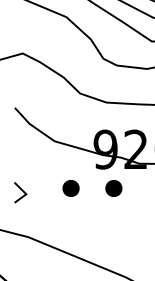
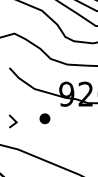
part: (113, 188) -> (71, 118), removed

